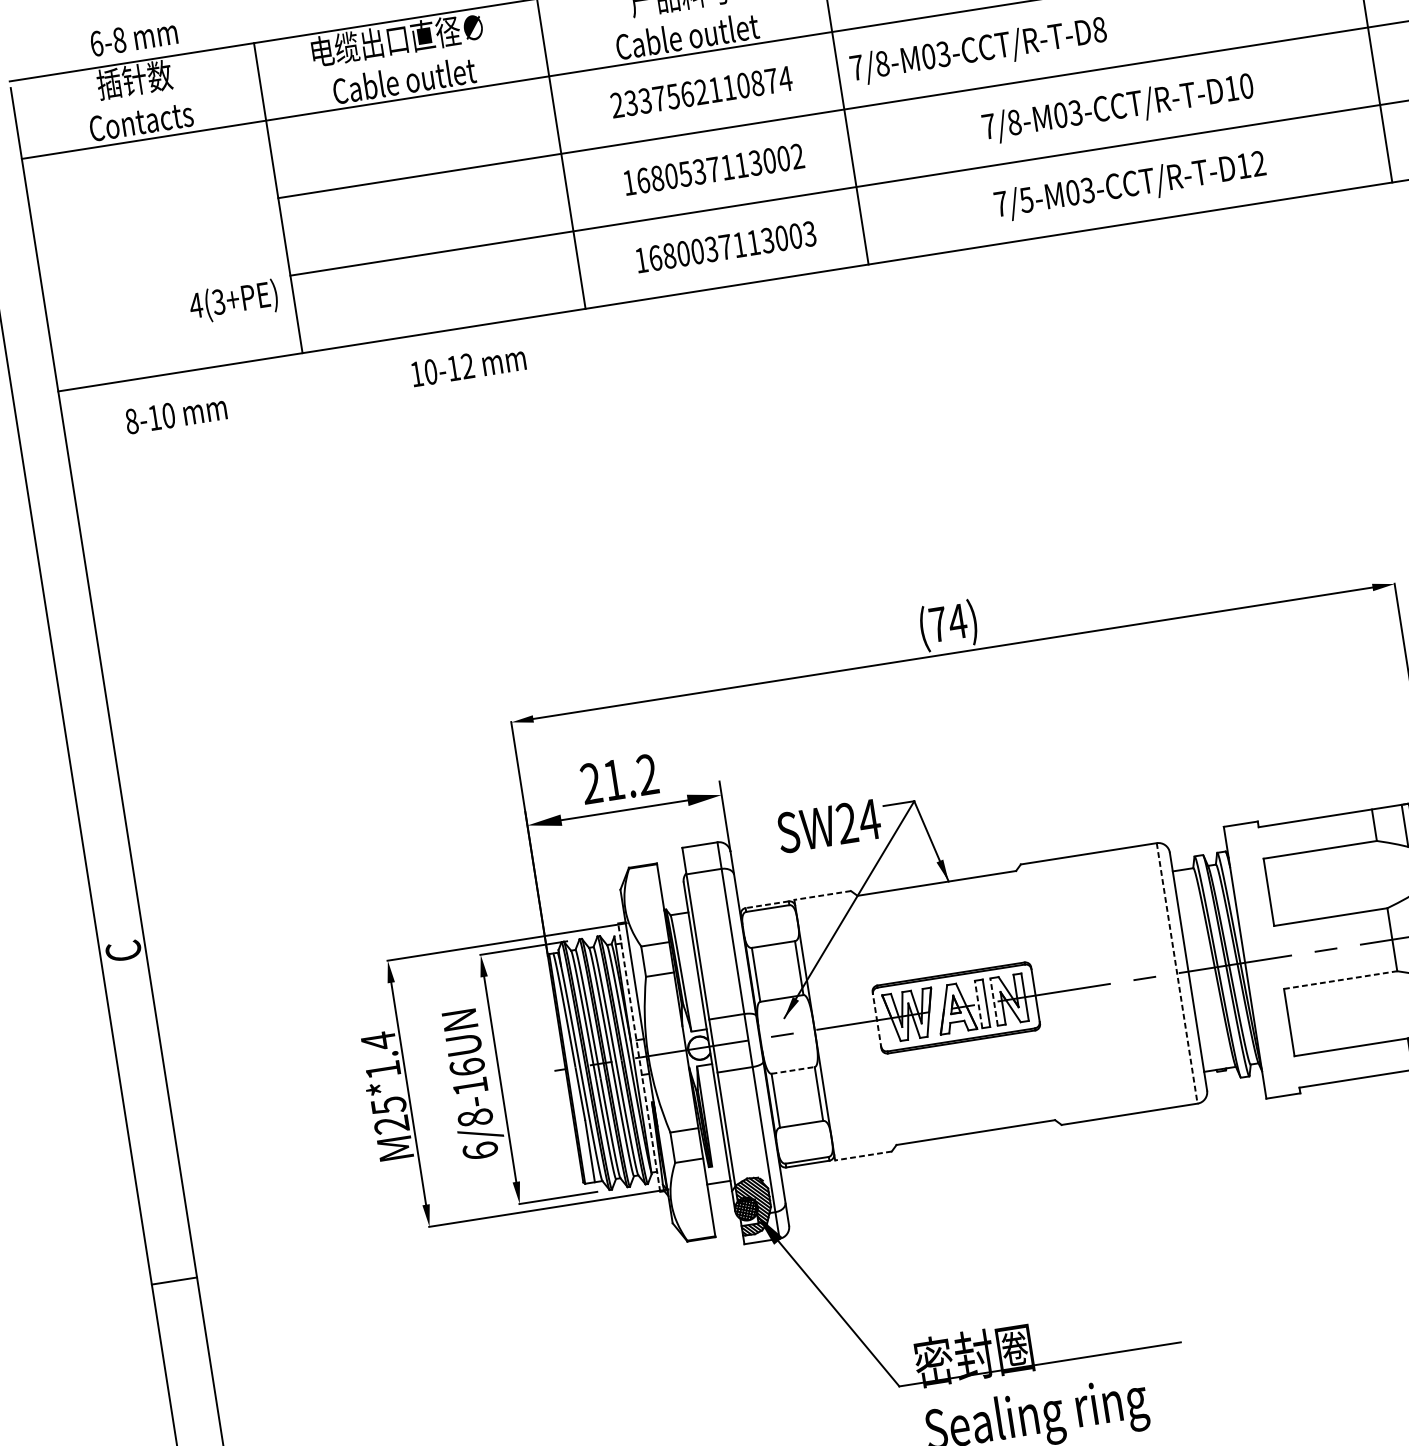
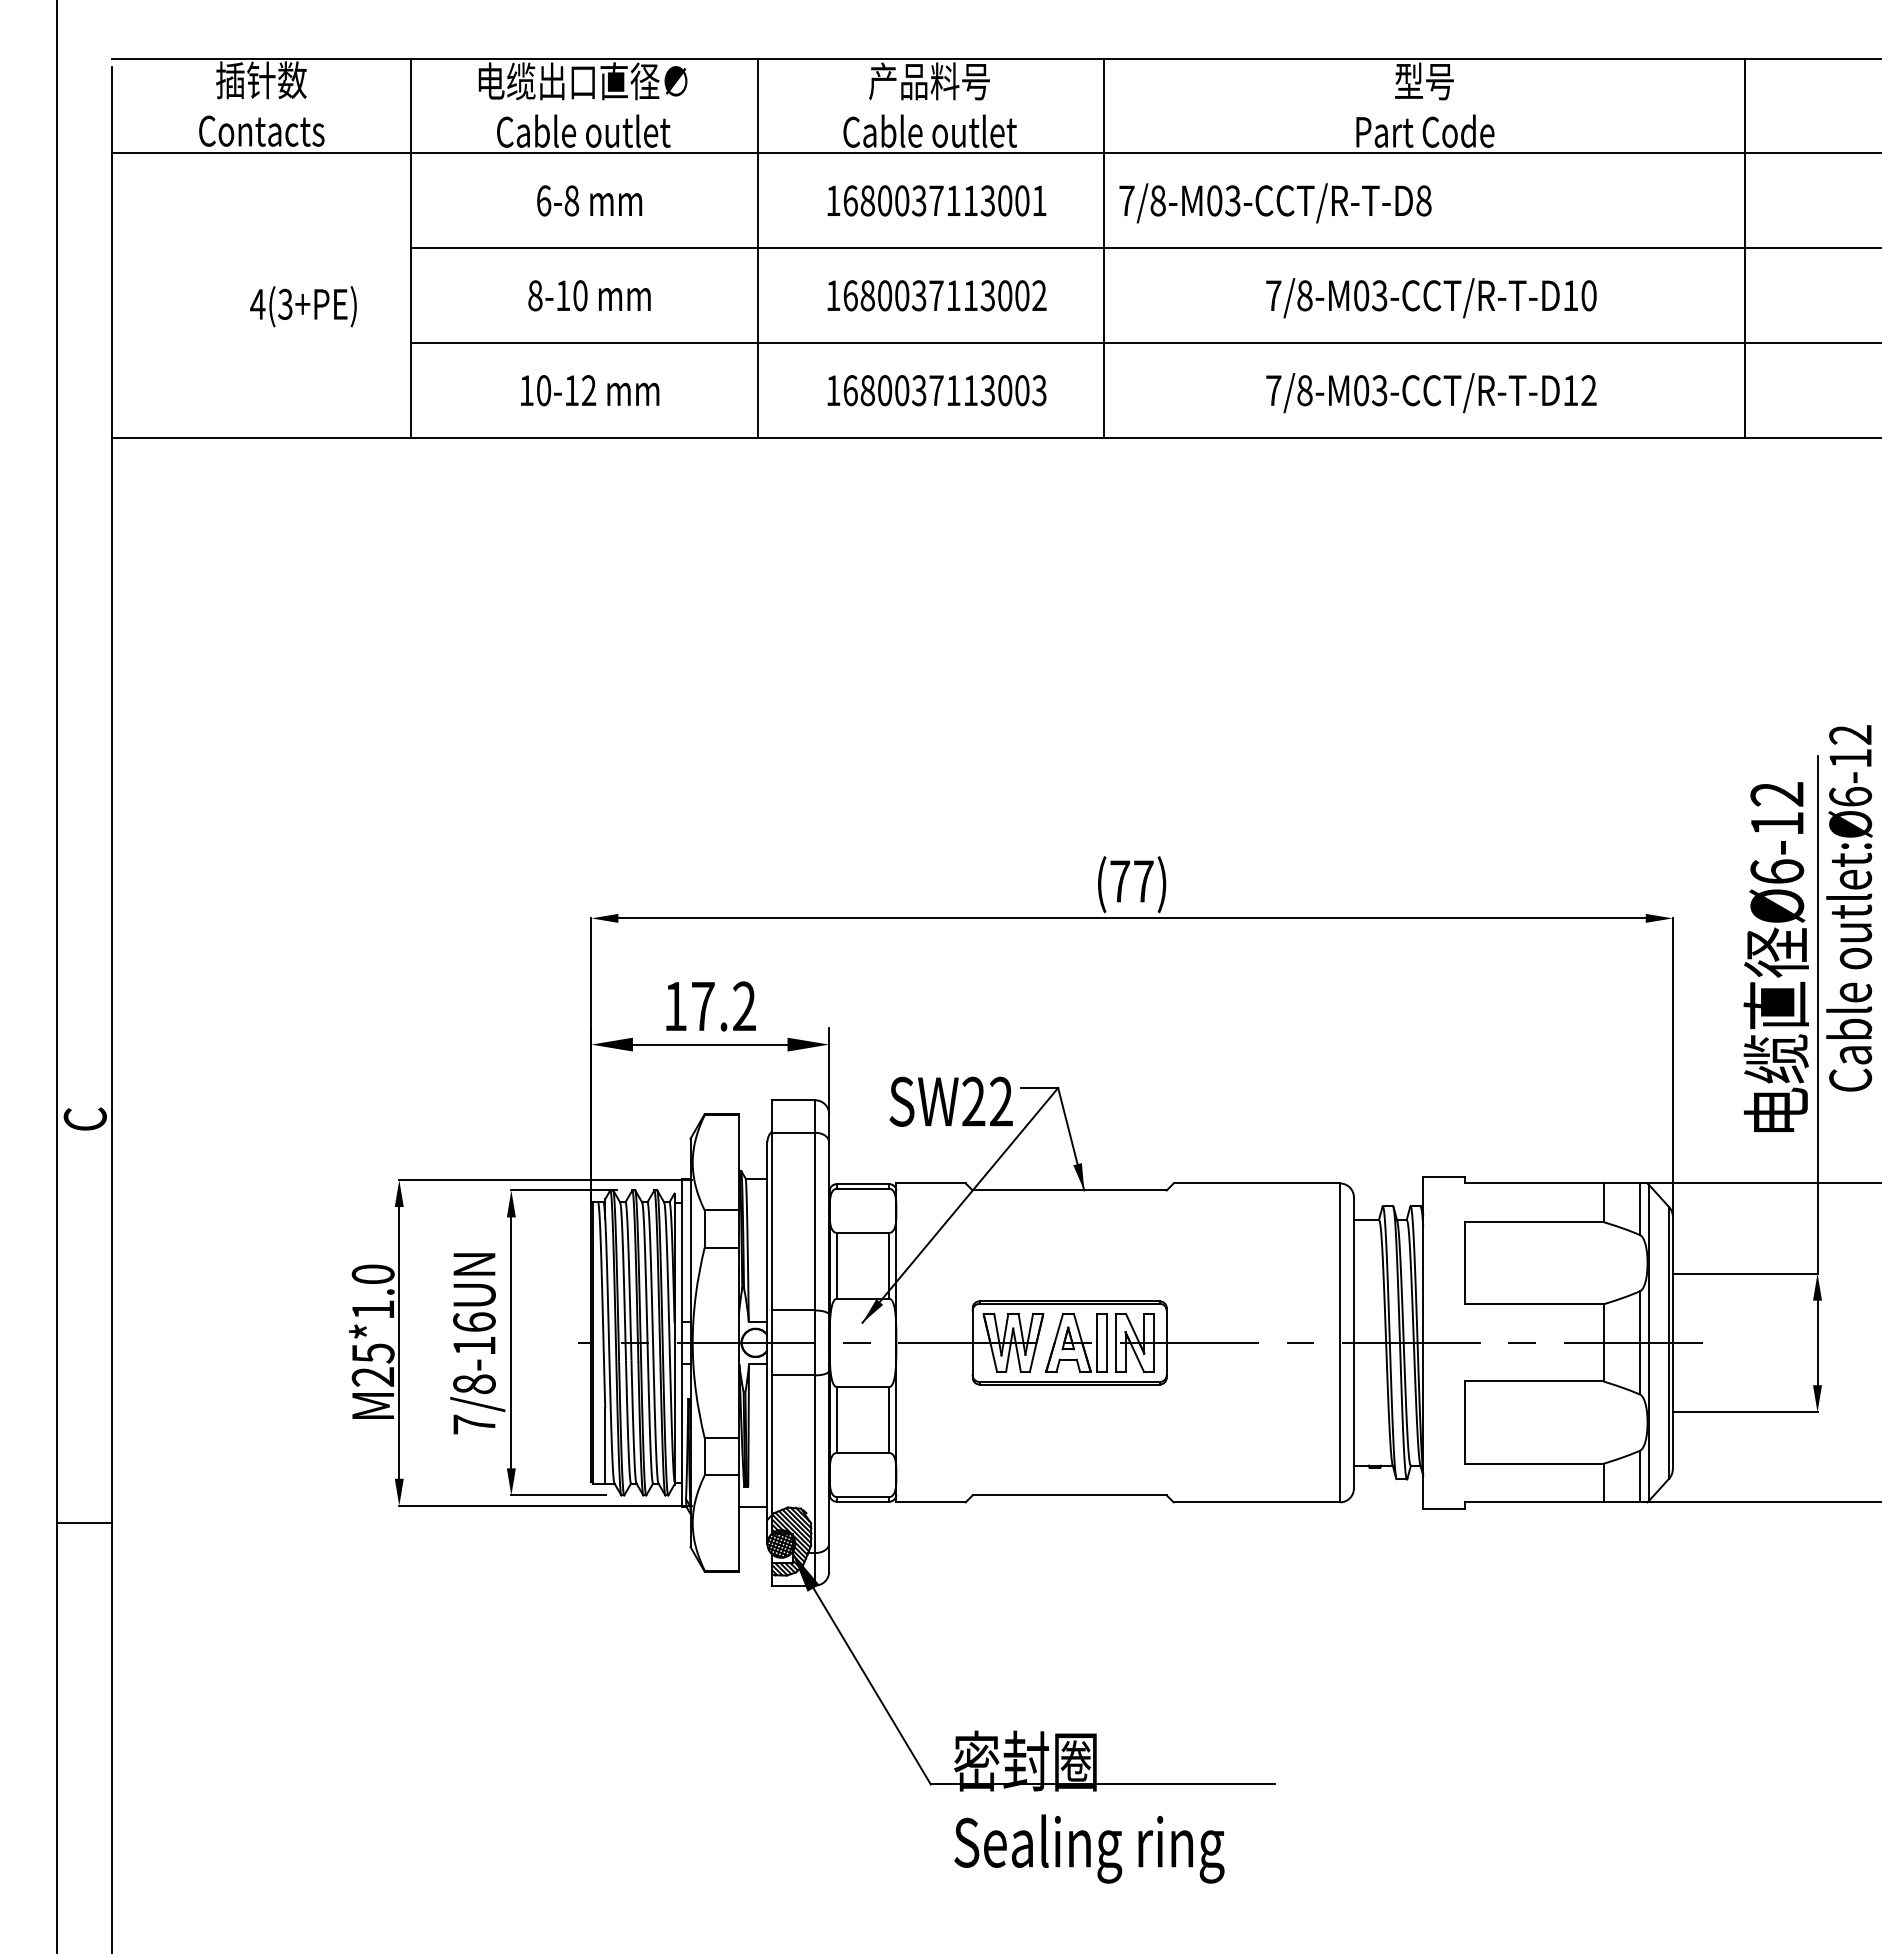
text: (133, 37) -> (589, 200), moved
text: (701, 91) -> (936, 200), 2337562110874 -> 1680037113001
text: (684, 173) -> (901, 295), 1680537113002 -> 1680037113002
text: (1026, 199) -> (1304, 390), 7/5-M03-CCT/R-T-D12 -> 7/8-M03-CCT/R-T-D12
text: (233, 301) -> (303, 306), moved
text: (468, 365) -> (590, 390), moved
text: (176, 414) -> (589, 295), moved
text: (957, 621) -> (1143, 881), (74) -> (77)
text: (602, 781) -> (689, 1005), 21.2 -> 17.2
text: (868, 819) -> (1000, 1101), SW24 -> SW22
line: (823, 895) -> (931, 1183), dashed -> solid
line: (766, 905) -> (862, 1184), dashed -> solid
line: (1177, 973) -> (1340, 1343), dashed -> solid
line: (1340, 980) -> (1534, 1381), dashed -> solid
line: (993, 1001) -> (1115, 1342), dashed -> solid
line: (978, 1004) -> (1097, 1342), dashed -> solid
line: (876, 1020) -> (972, 1342), dashed -> solid
text: (378, 1041) -> (372, 1274), M25*1.4 -> M25*1.0
line: (639, 1057) -> (681, 1342), dashed -> solid
line: (793, 1070) -> (863, 1387), dashed -> solid
text: (480, 1150) -> (474, 1424), 6/8-16UN -> 7/8-16UN
line: (863, 1156) -> (931, 1502), dashed -> solid

